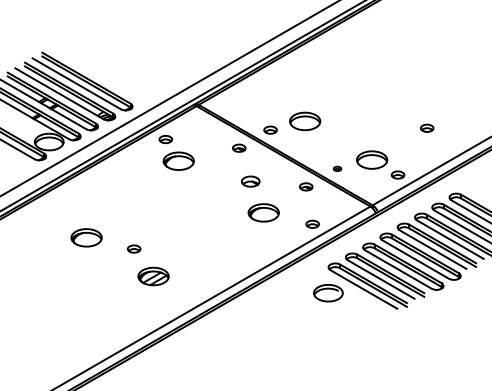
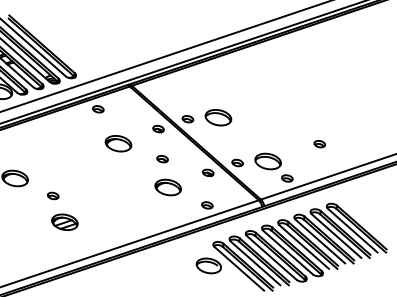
part: (178, 160) -> (118, 143), moved
part: (337, 168) -> (237, 162), size x1.67
part: (250, 181) -> (162, 158), size x0.71

